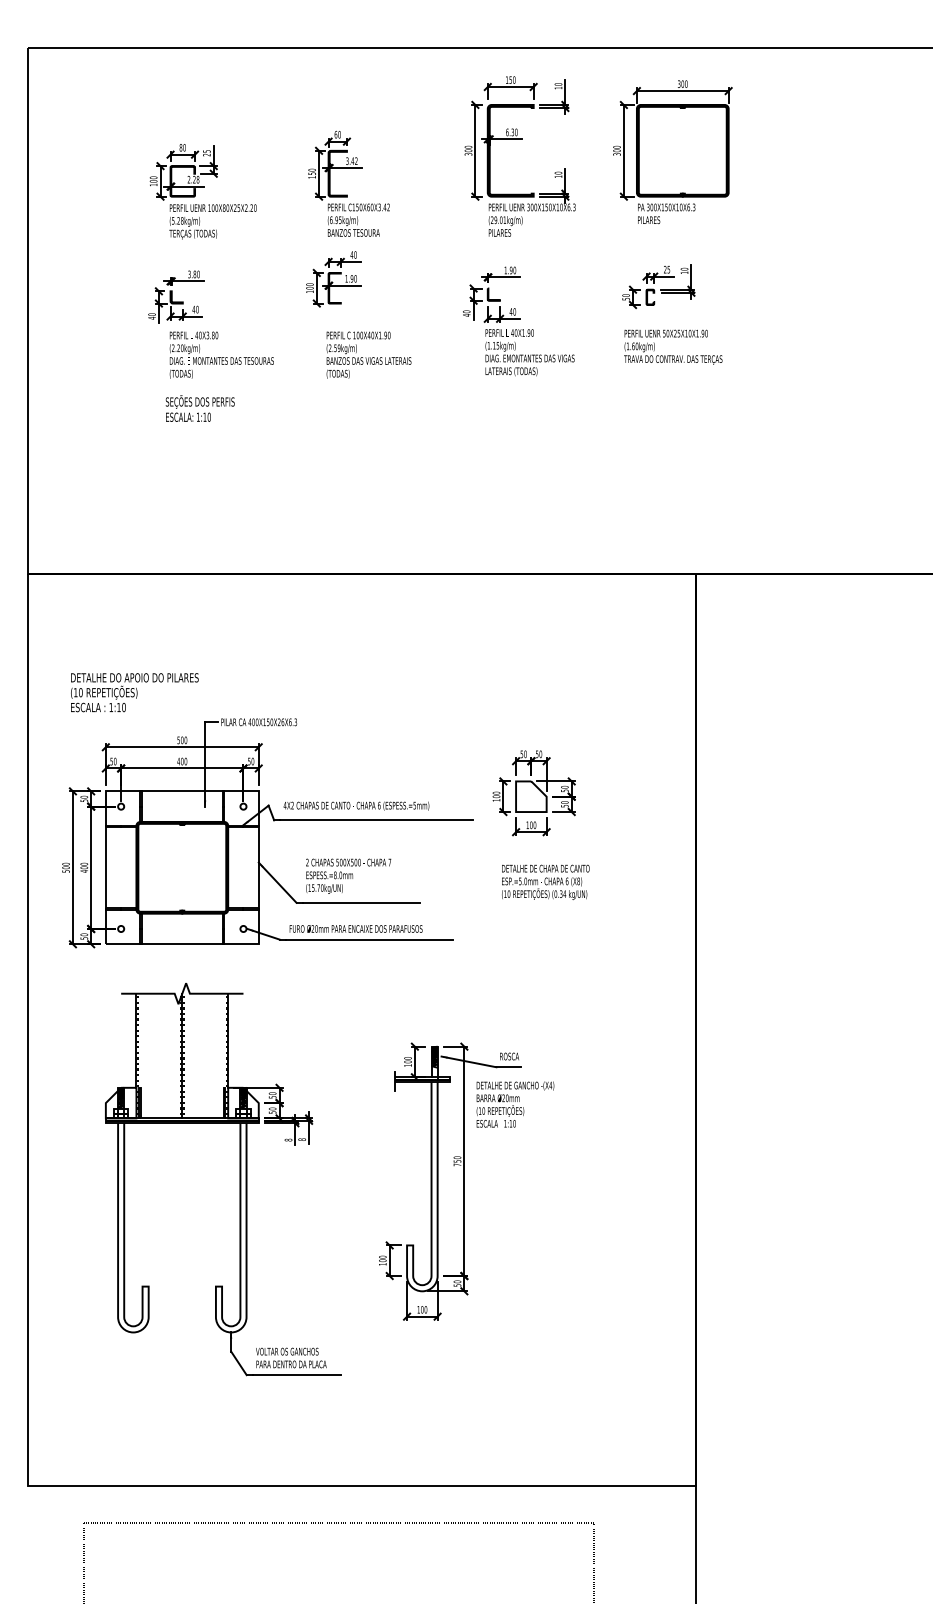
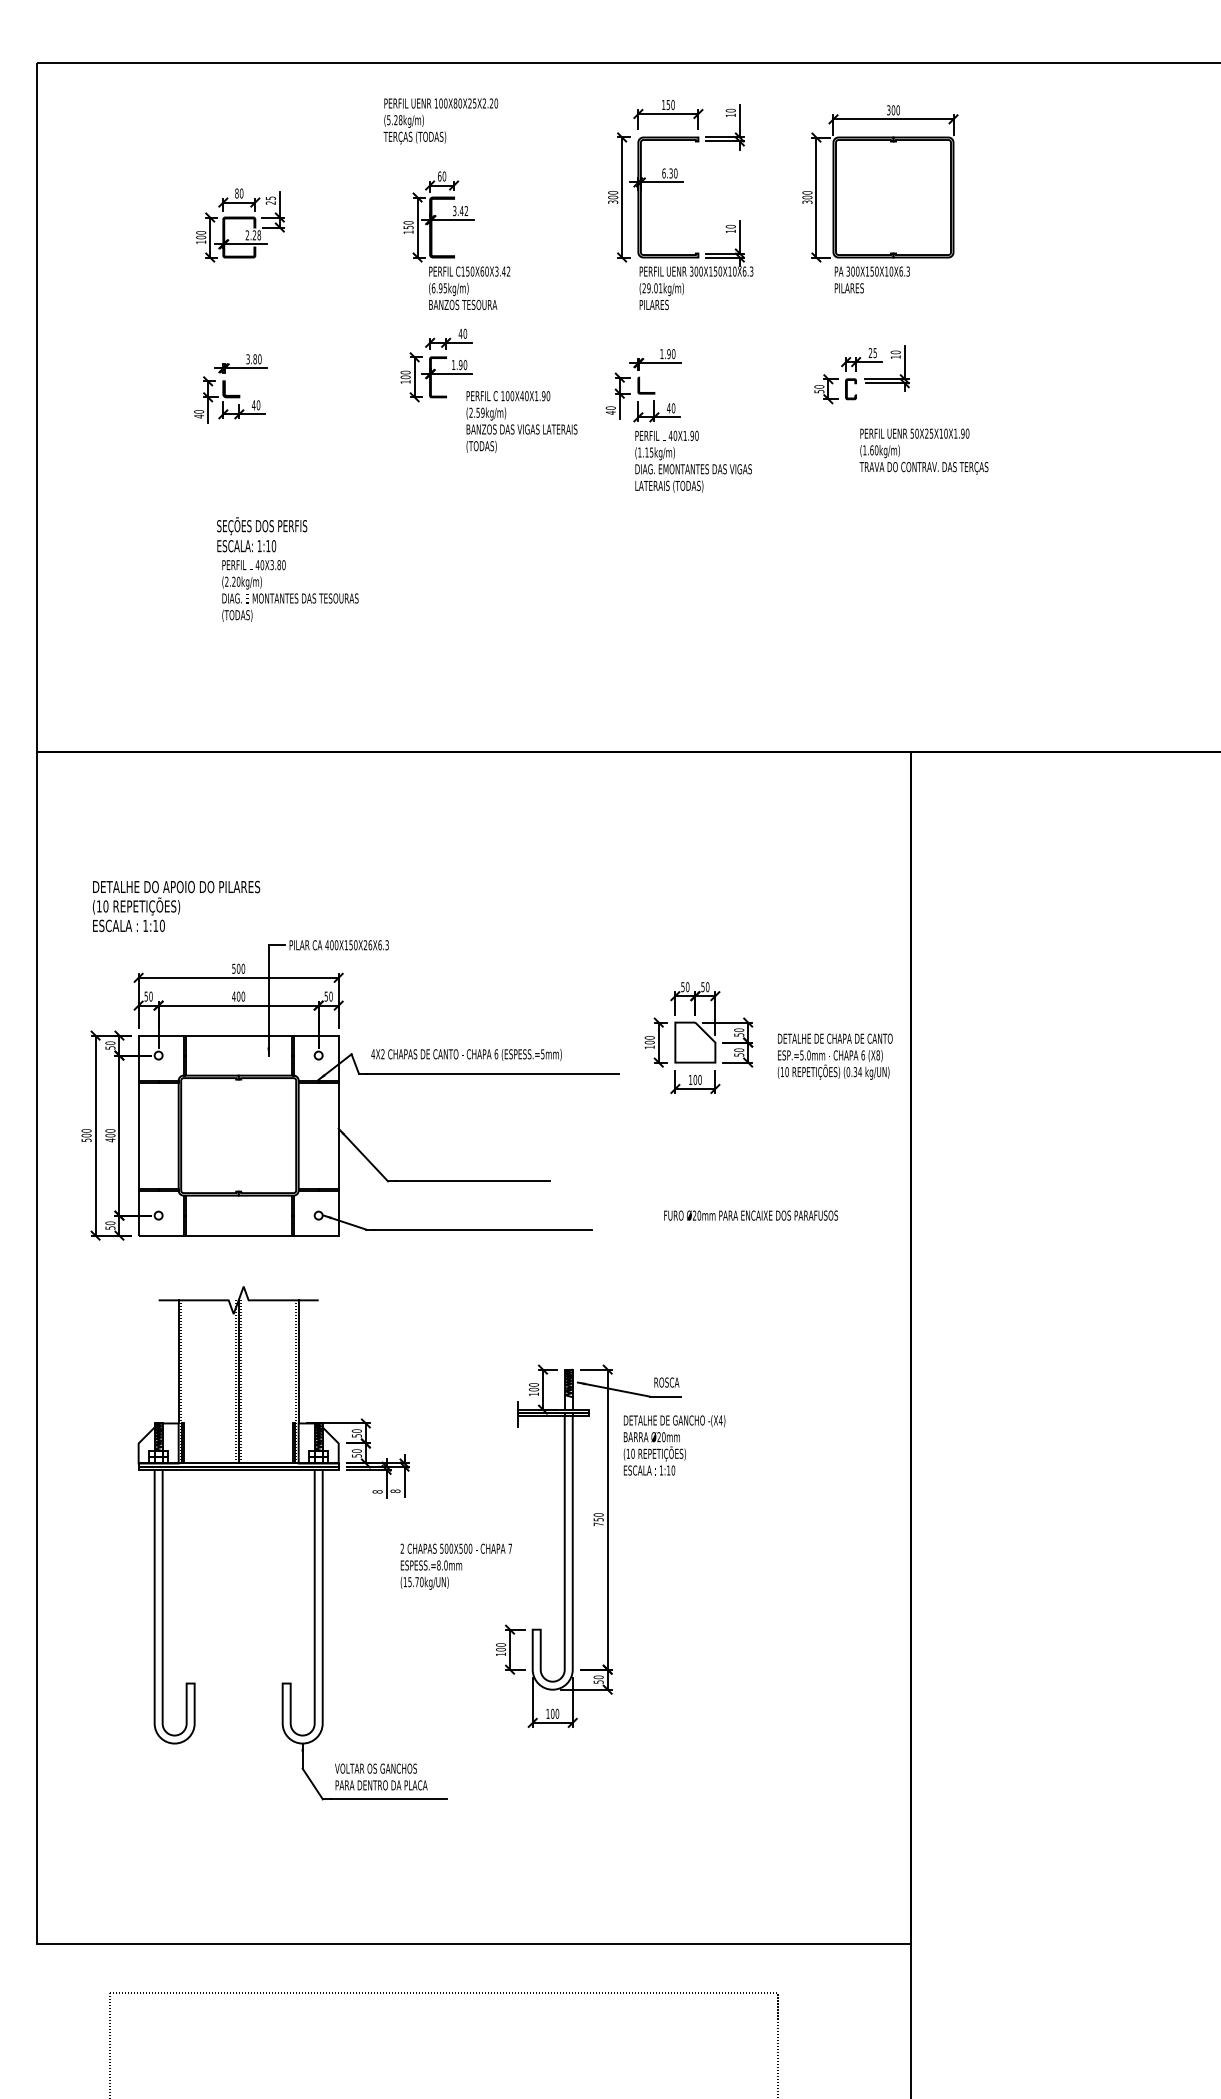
text: (212, 221) -> (440, 121), moved
text: (672, 347) -> (923, 451), moved
text: (221, 354) -> (290, 590), moved
text: (368, 354) -> (521, 421), moved
text: (348, 876) -> (455, 1566), moved
text: (545, 882) -> (834, 1056), moved
text: (356, 928) -> (751, 1215), moved

